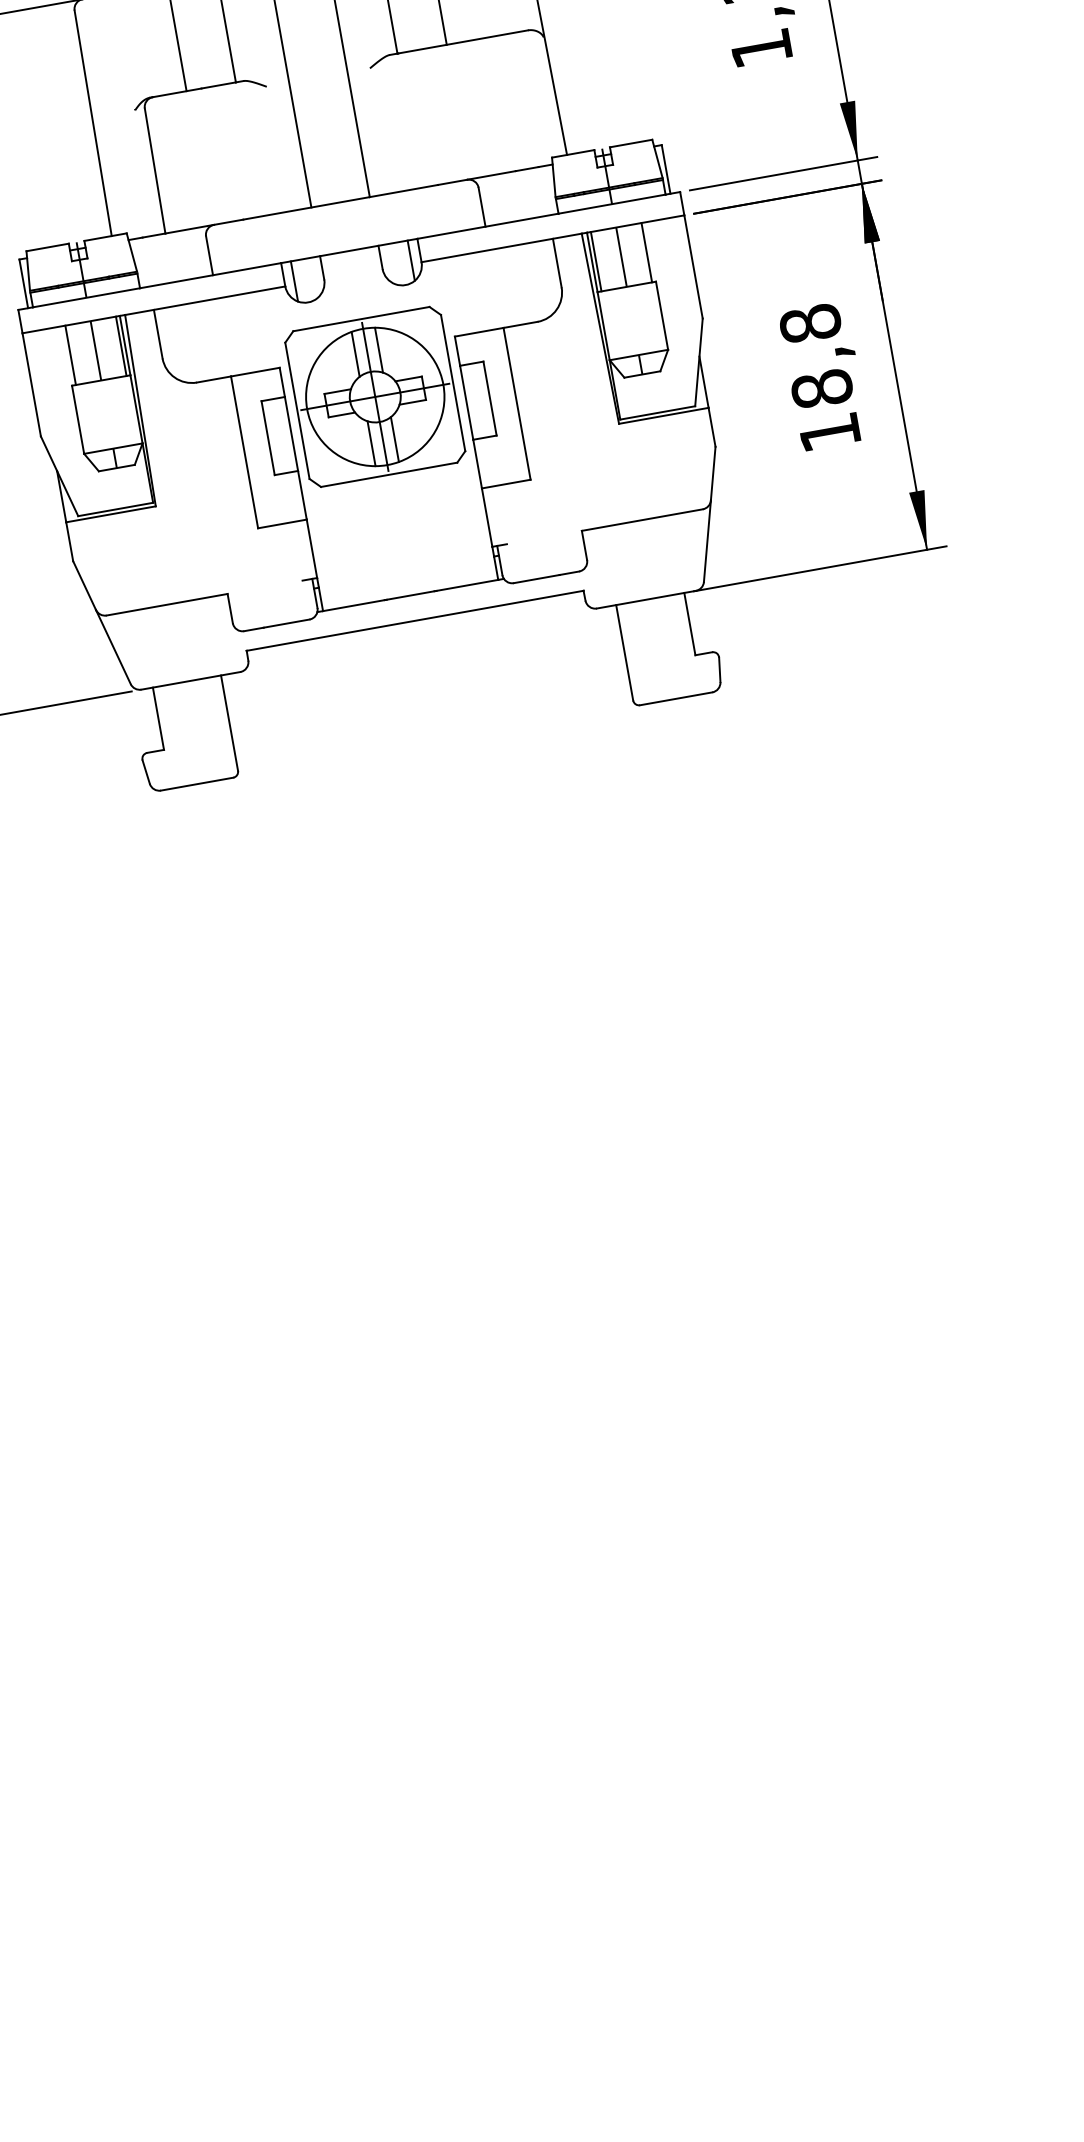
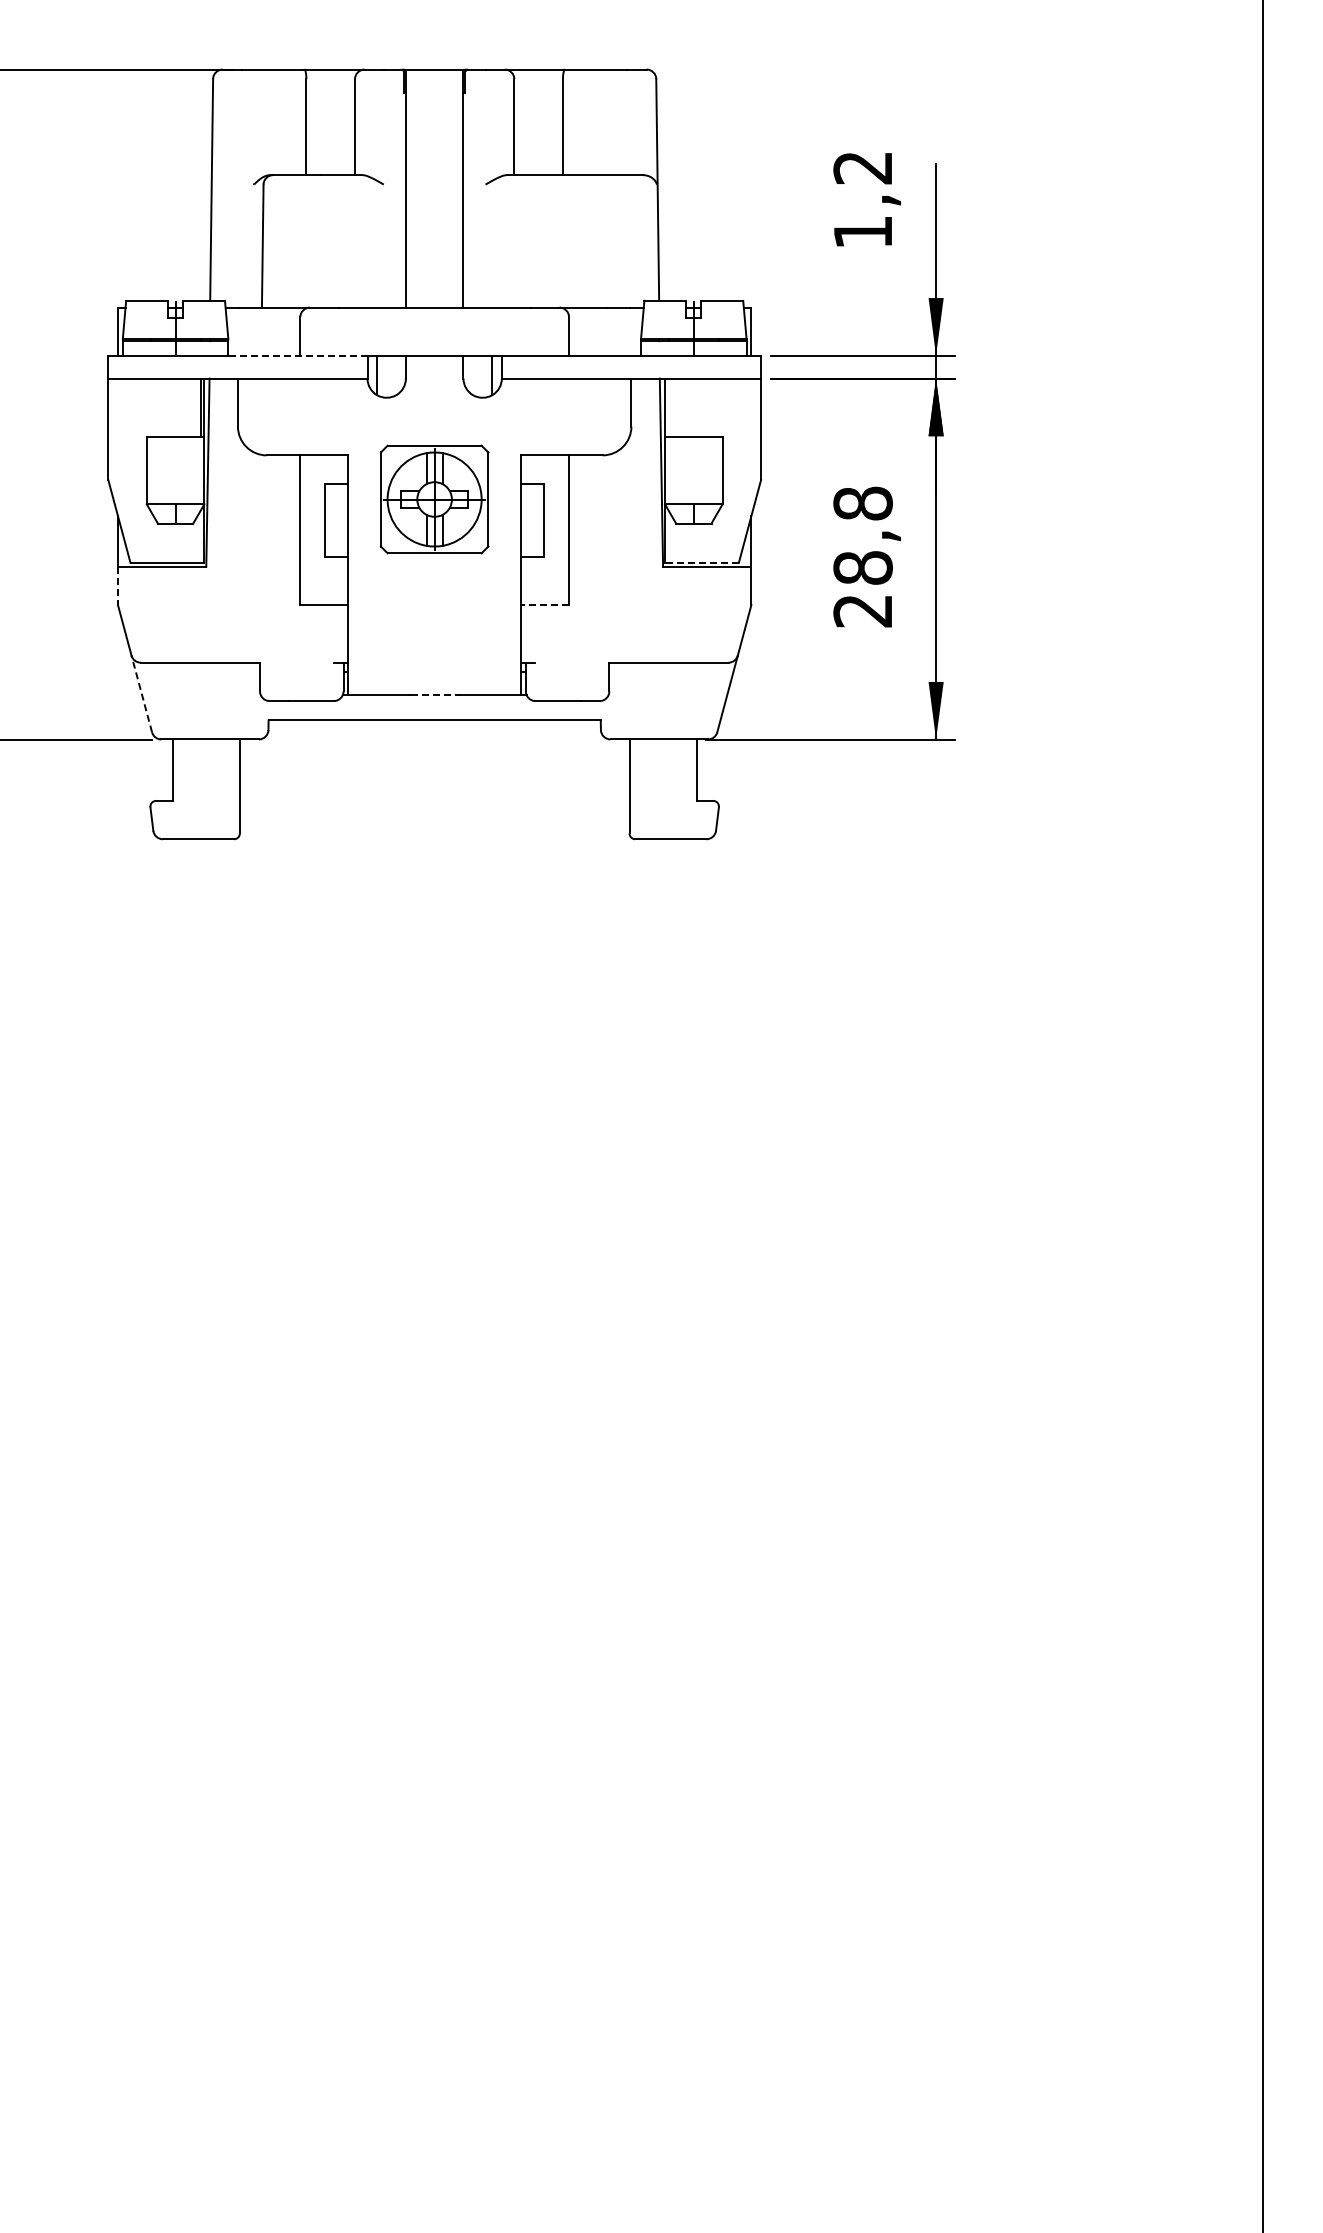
line: (646, 252) -> (718, 407), removed
line: (621, 256) -> (693, 407), removed
line: (595, 261) -> (668, 407), removed
line: (210, 275) -> (297, 355), solid -> dashed
line: (95, 350) -> (175, 407), removed
line: (70, 354) -> (150, 407), removed
part: (375, 396) -> (434, 499), size x0.7
line: (657, 412) -> (701, 562), solid -> dashed
text: (829, 433) -> (862, 611), 18,8 -> 28,8
line: (506, 484) -> (545, 605), solid -> dashed
line: (70, 542) -> (118, 586), solid -> dashed
line: (410, 595) -> (434, 695), solid -> dashed
line: (112, 646) -> (141, 693), solid -> dashed

